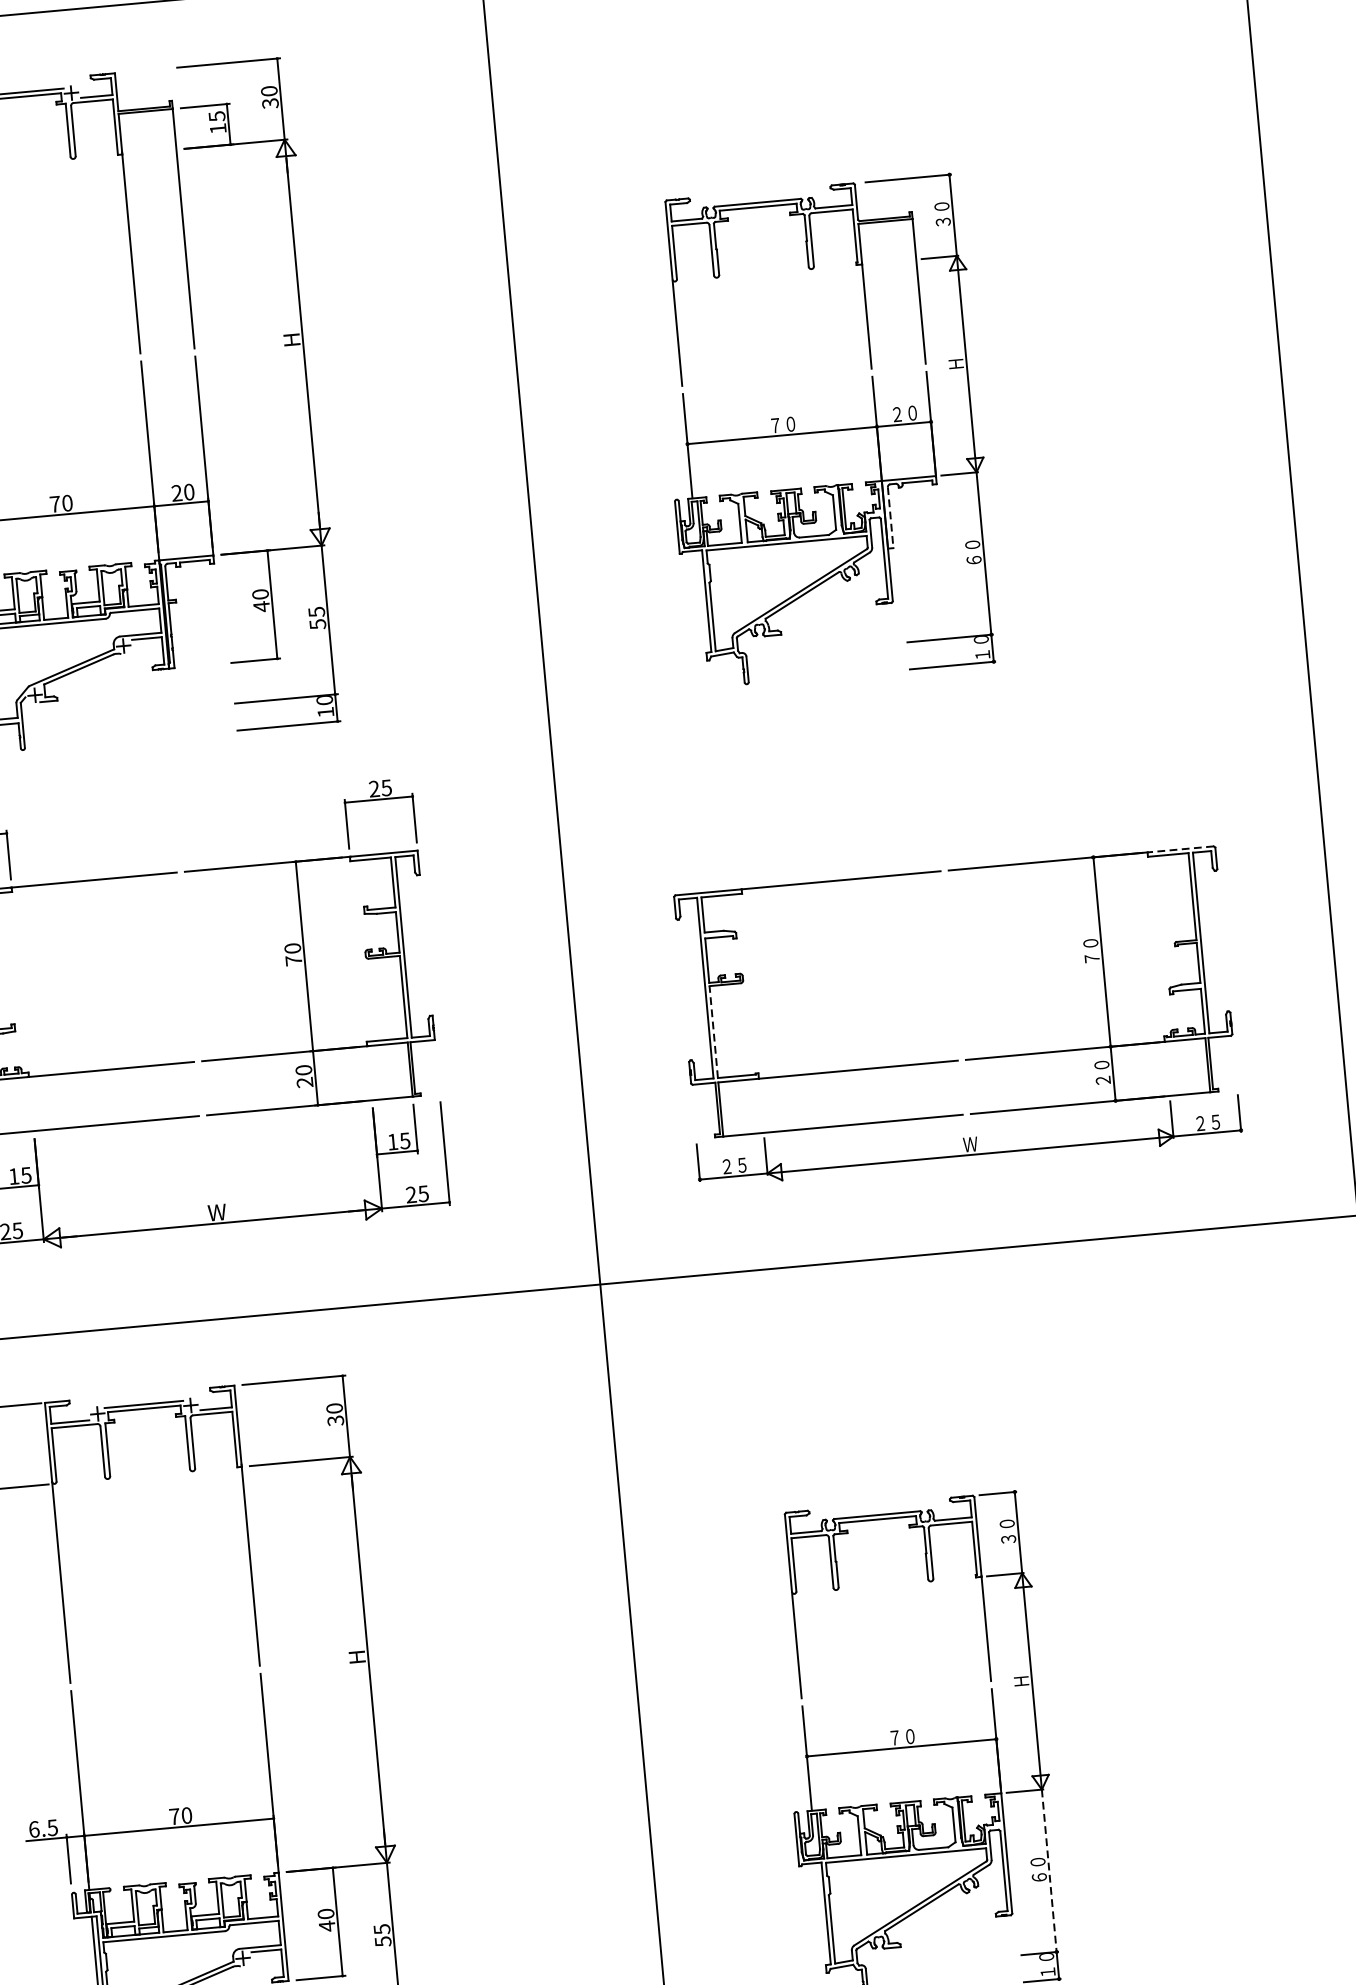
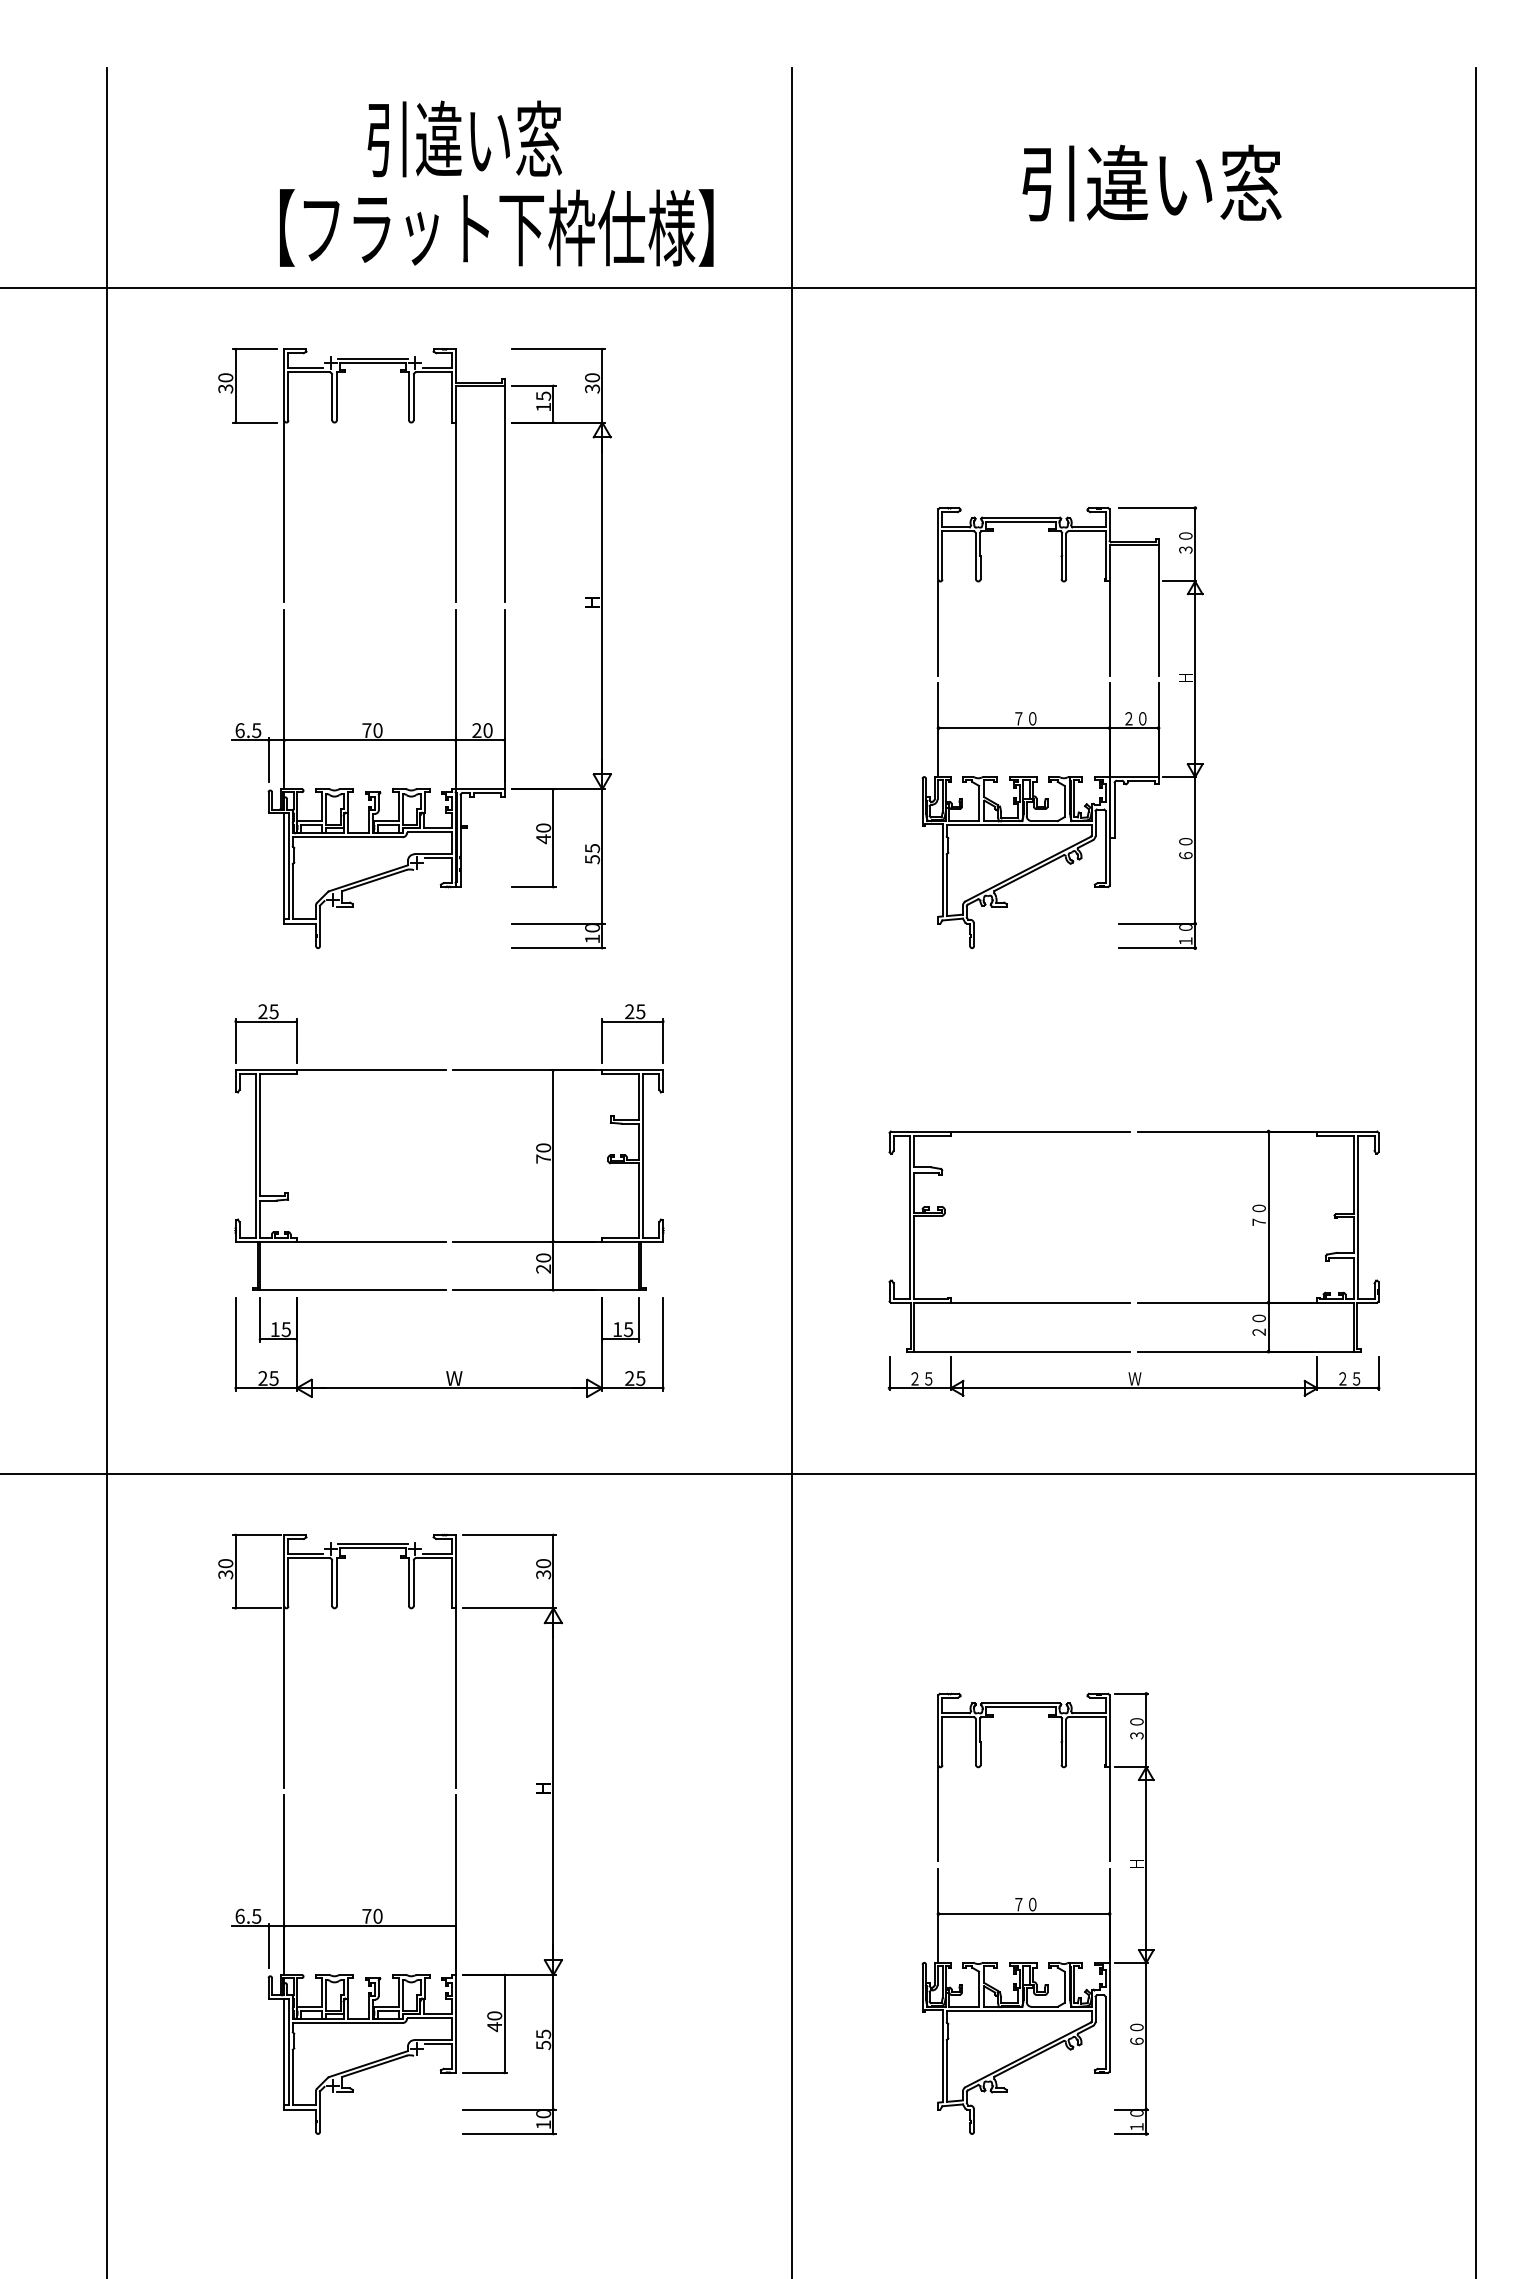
line: (890, 517) -> (1114, 810), dashed -> solid
line: (1180, 849) -> (1347, 1131), dashed -> solid
line: (714, 1032) -> (914, 1257), dashed -> solid
line: (1049, 1871) -> (1146, 2036), dashed -> solid

